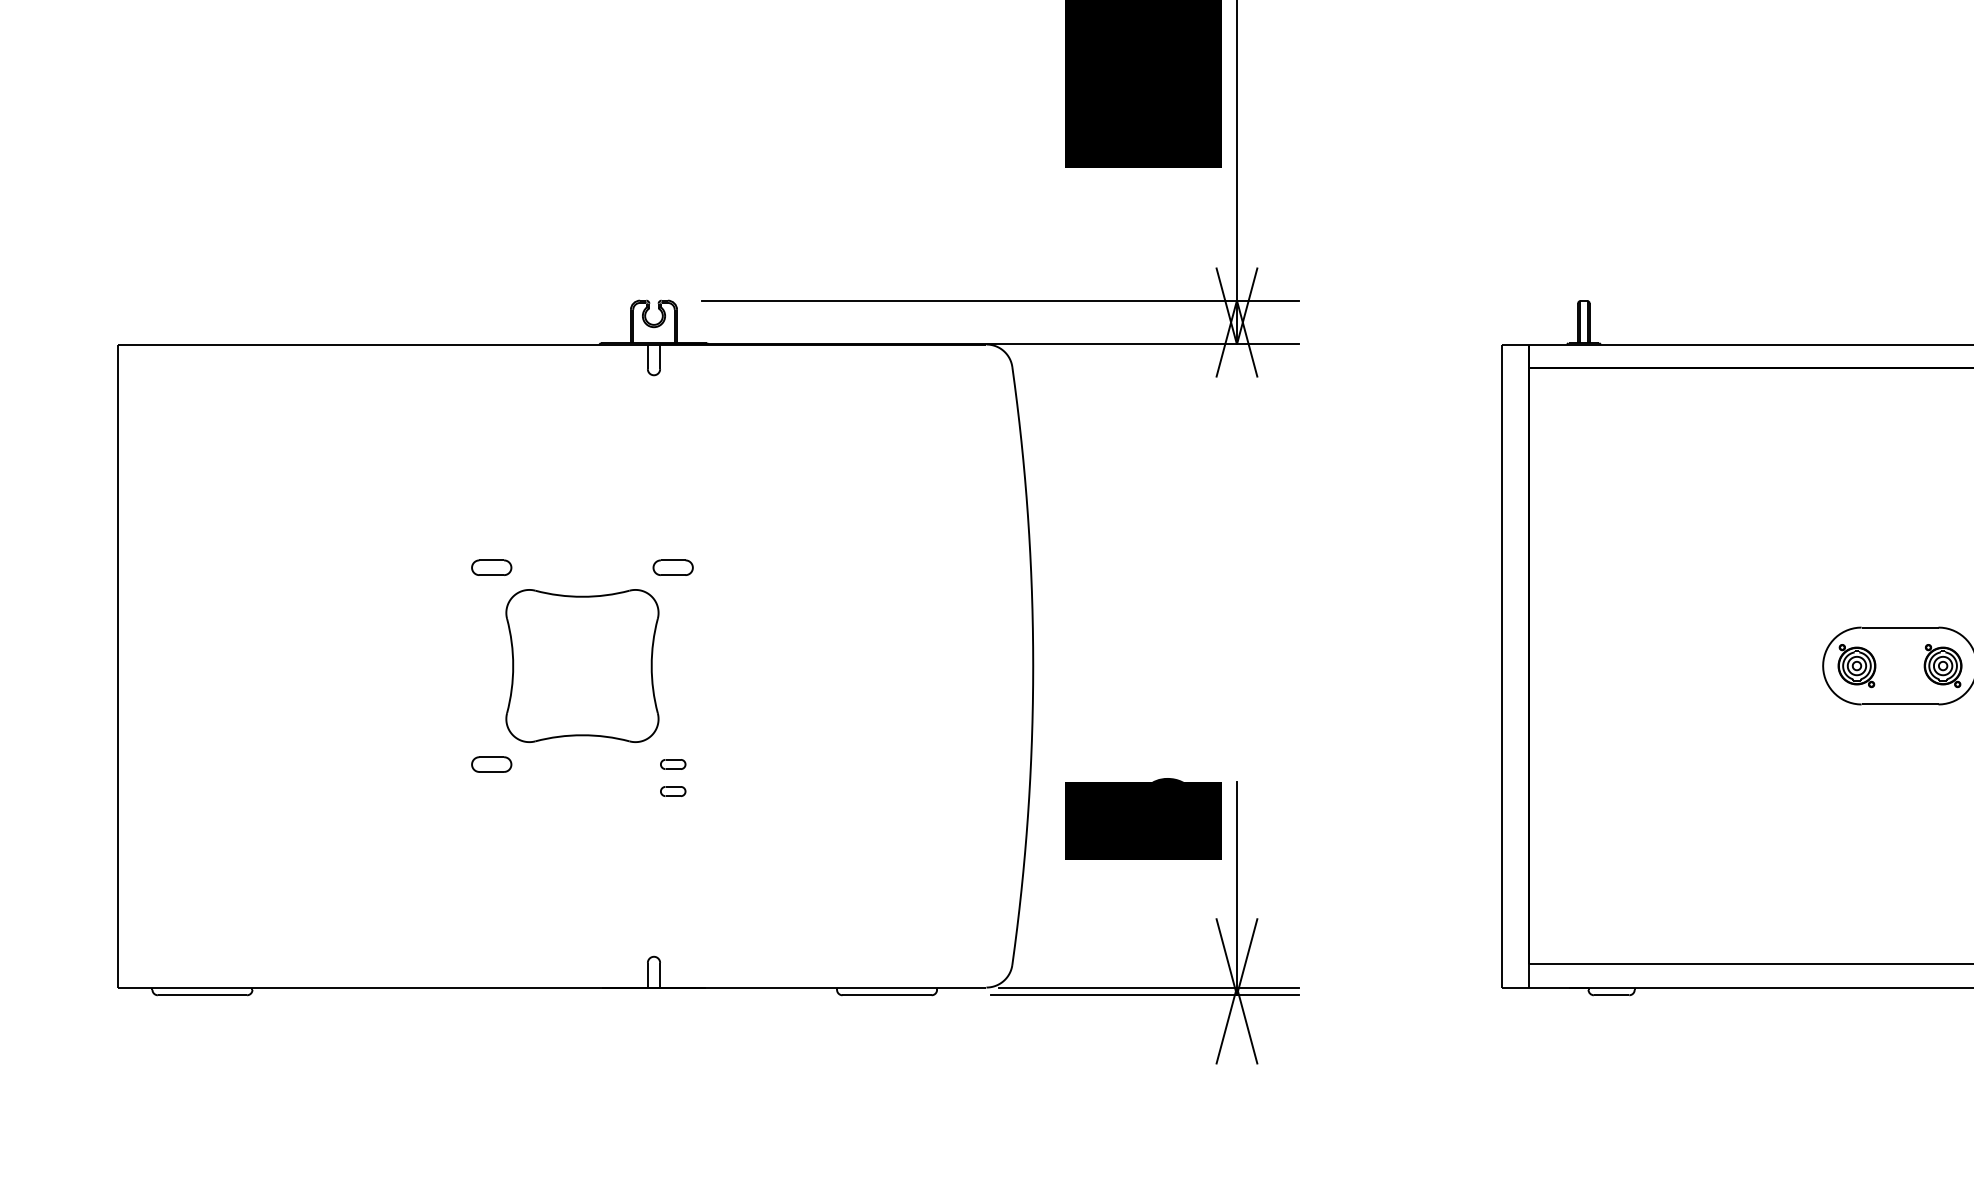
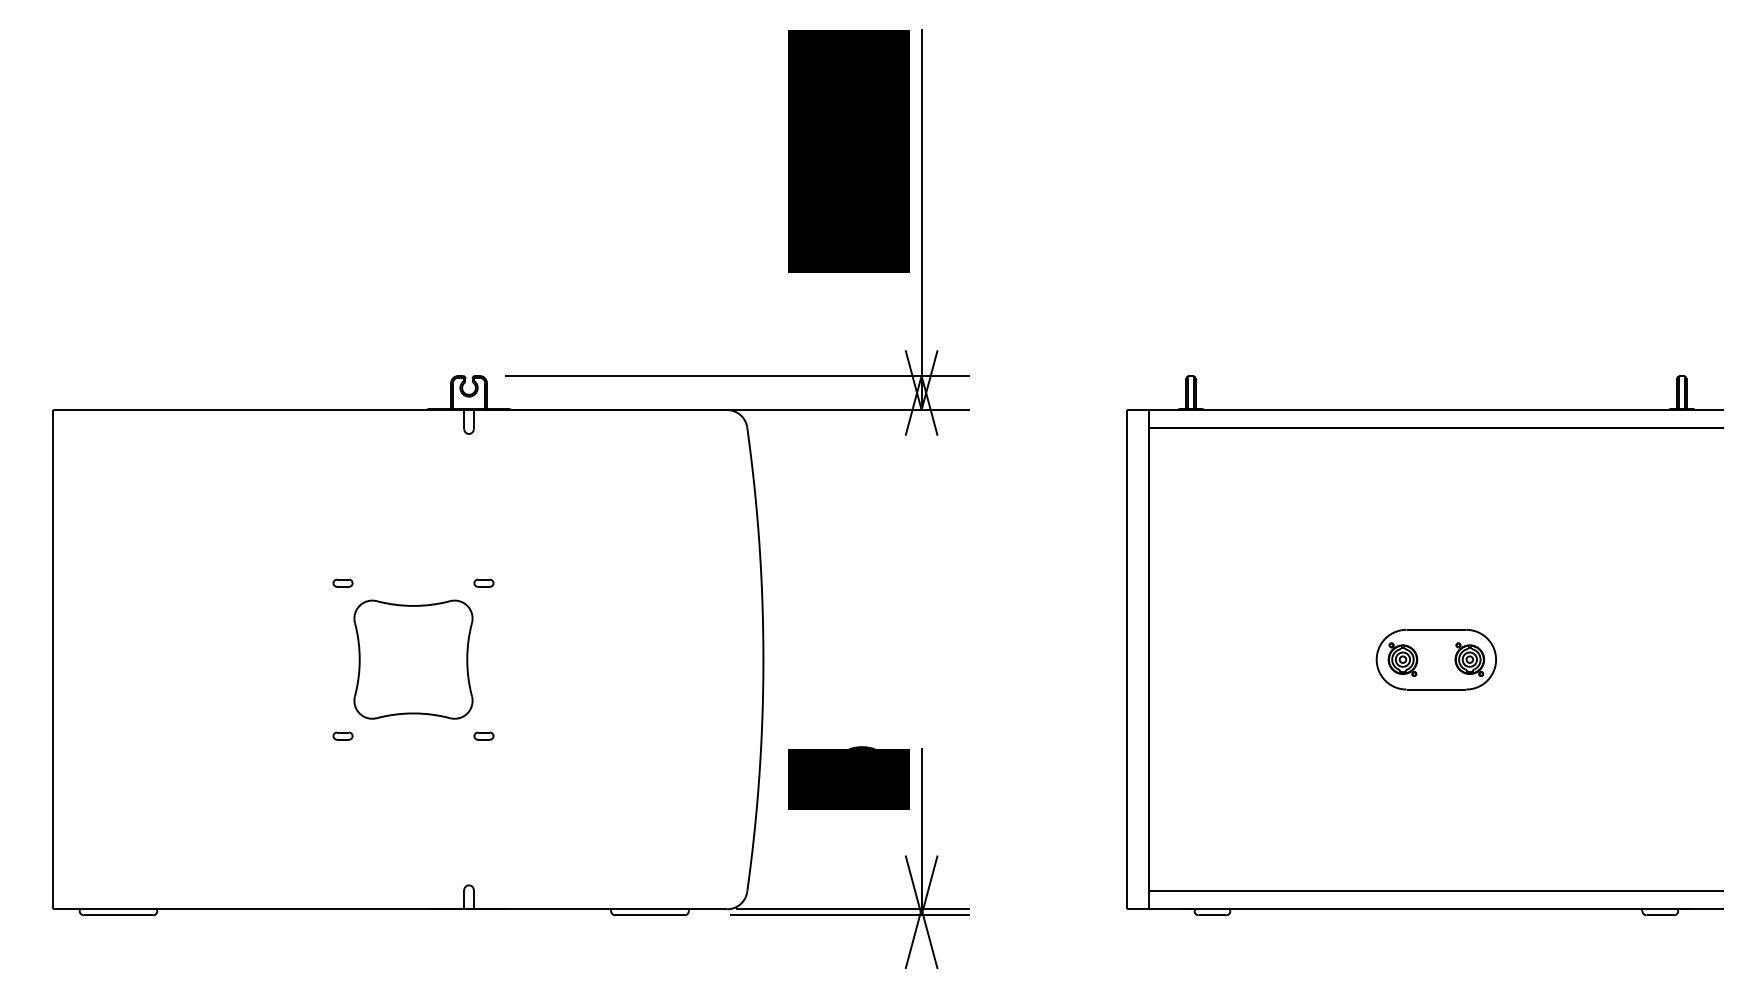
part: (491, 566) -> (342, 582), size x0.62
part: (672, 566) -> (483, 582), size x0.62
part: (491, 763) -> (342, 735), size x0.62
text: (1162, 779) -> (863, 747), 3 -> 5
part: (672, 790) -> (483, 756), removed

